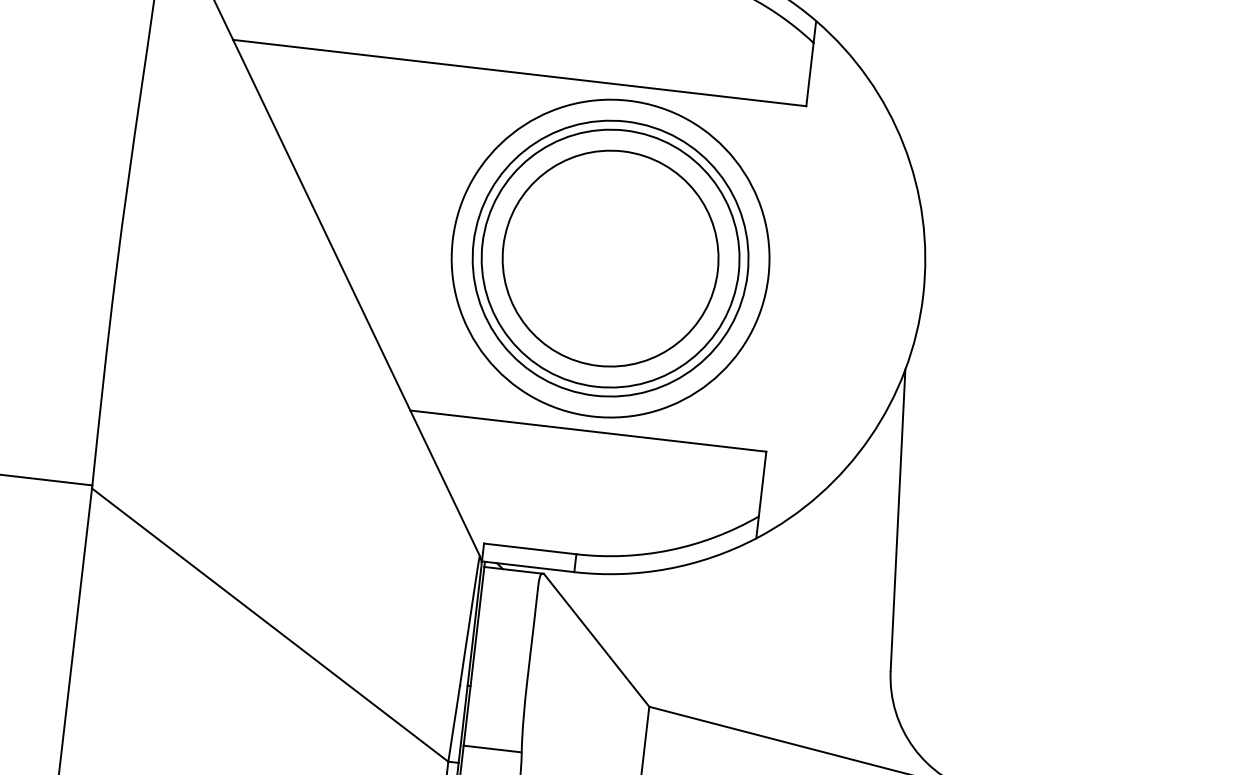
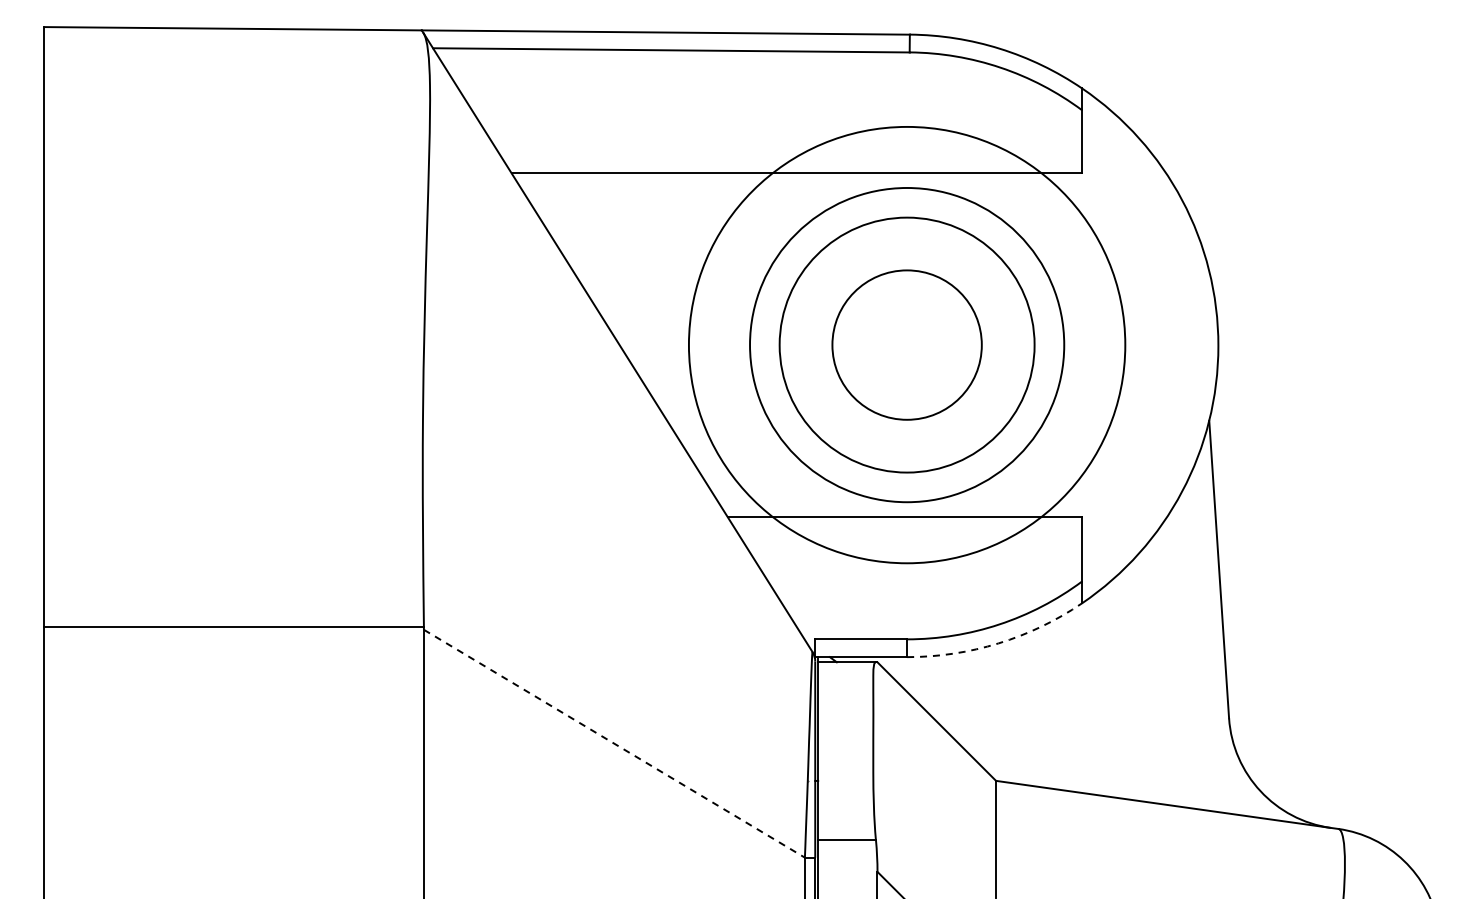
circle: (610, 257) -> (906, 344), size x0.7
circle: (610, 257) -> (906, 344), size x1.6
arc: (667, 569) -> (998, 643), solid -> dashed
line: (270, 624) -> (614, 743), solid -> dashed

